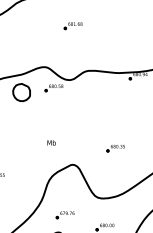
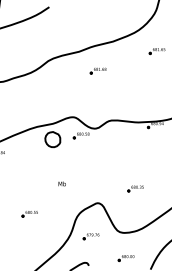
part: (72, 25) -> (97, 70), moved
text: (50, 142) -> (61, 183), moved
part: (64, 215) -> (90, 236), moved

